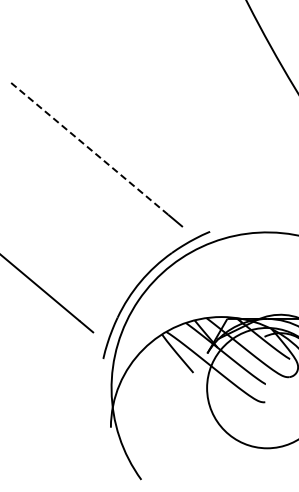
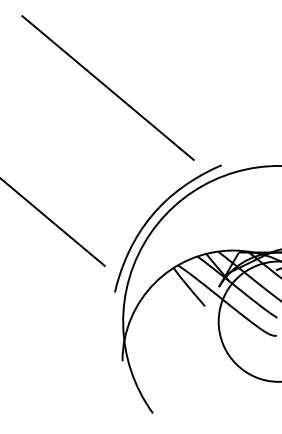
line: (89, 148) -> (101, 82), dashed -> solid

